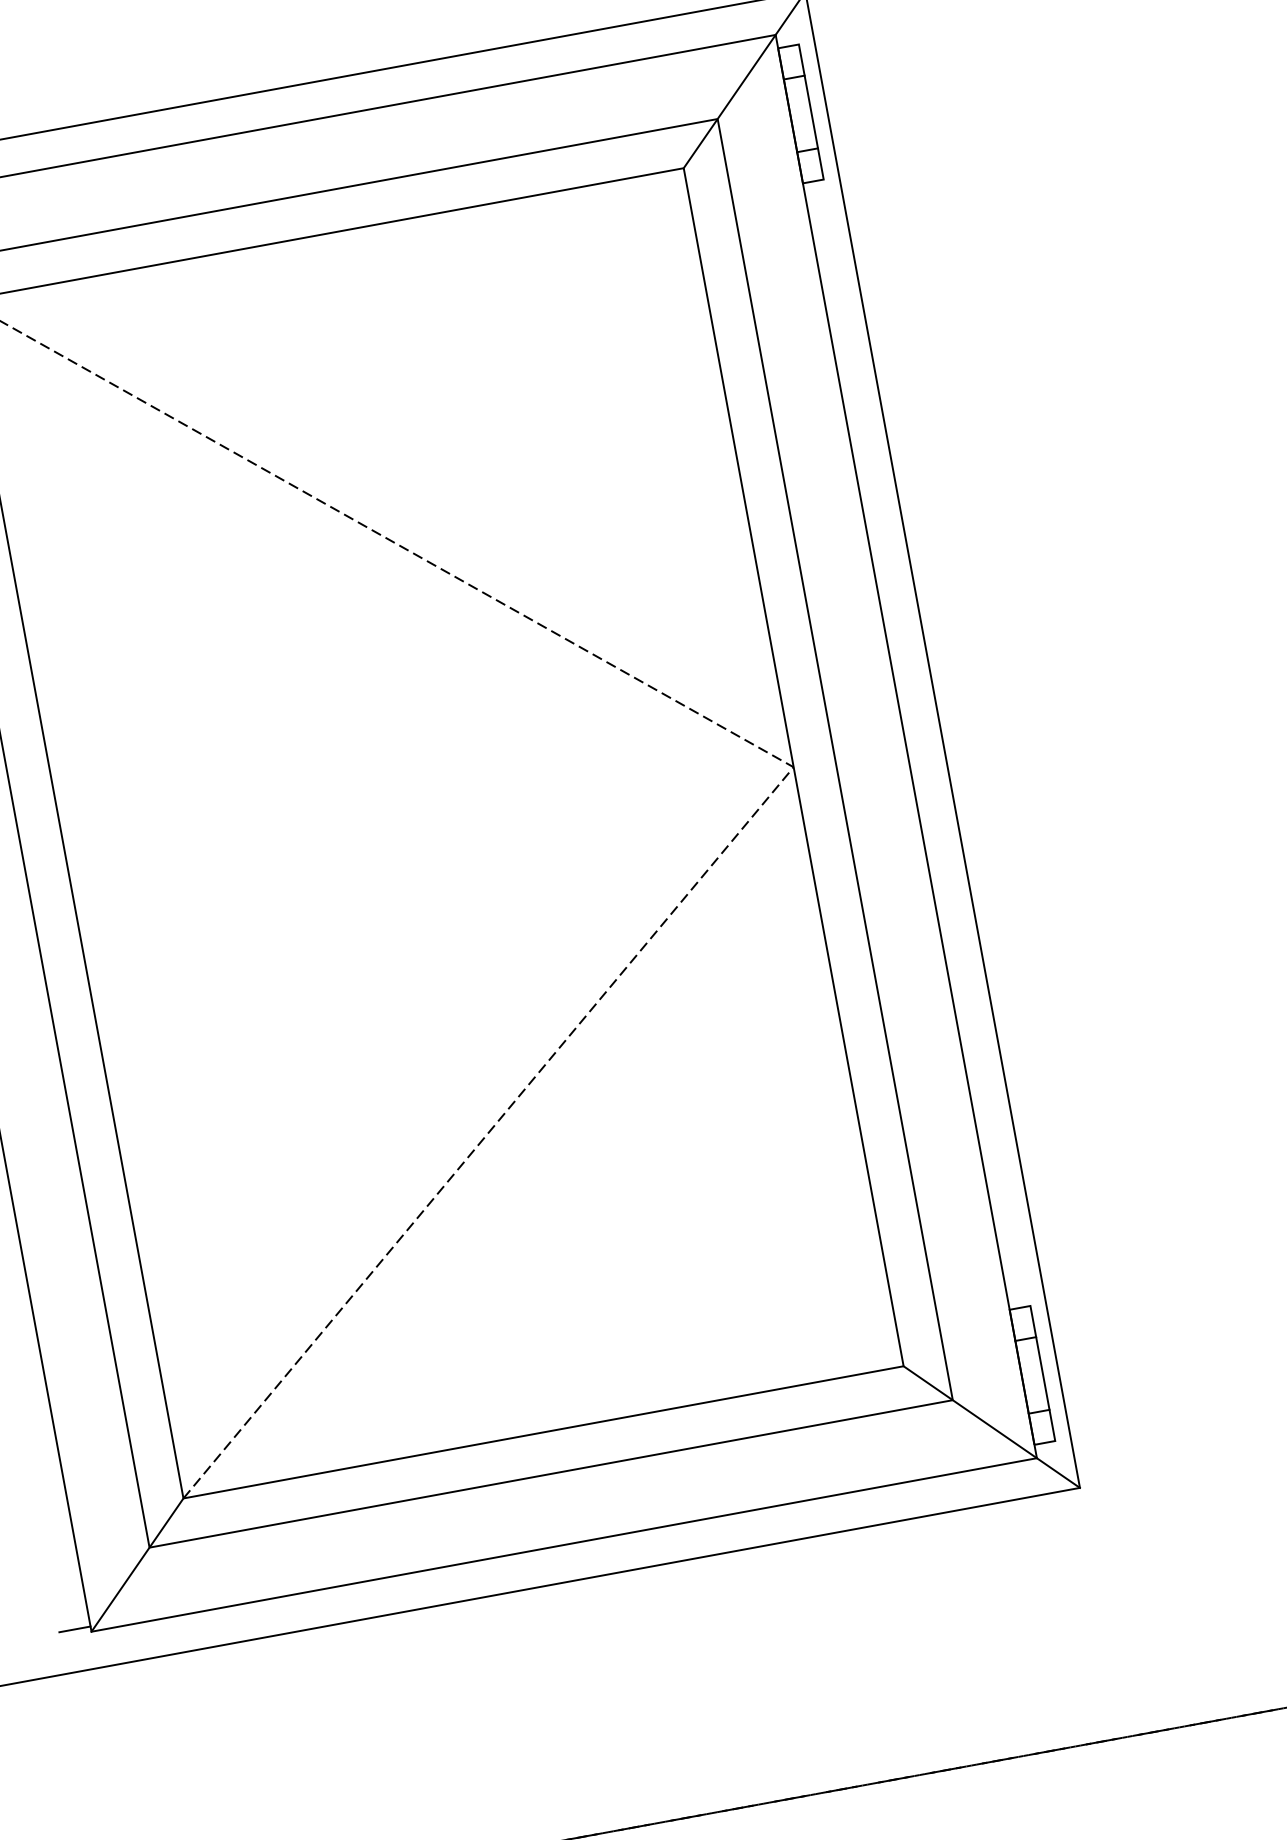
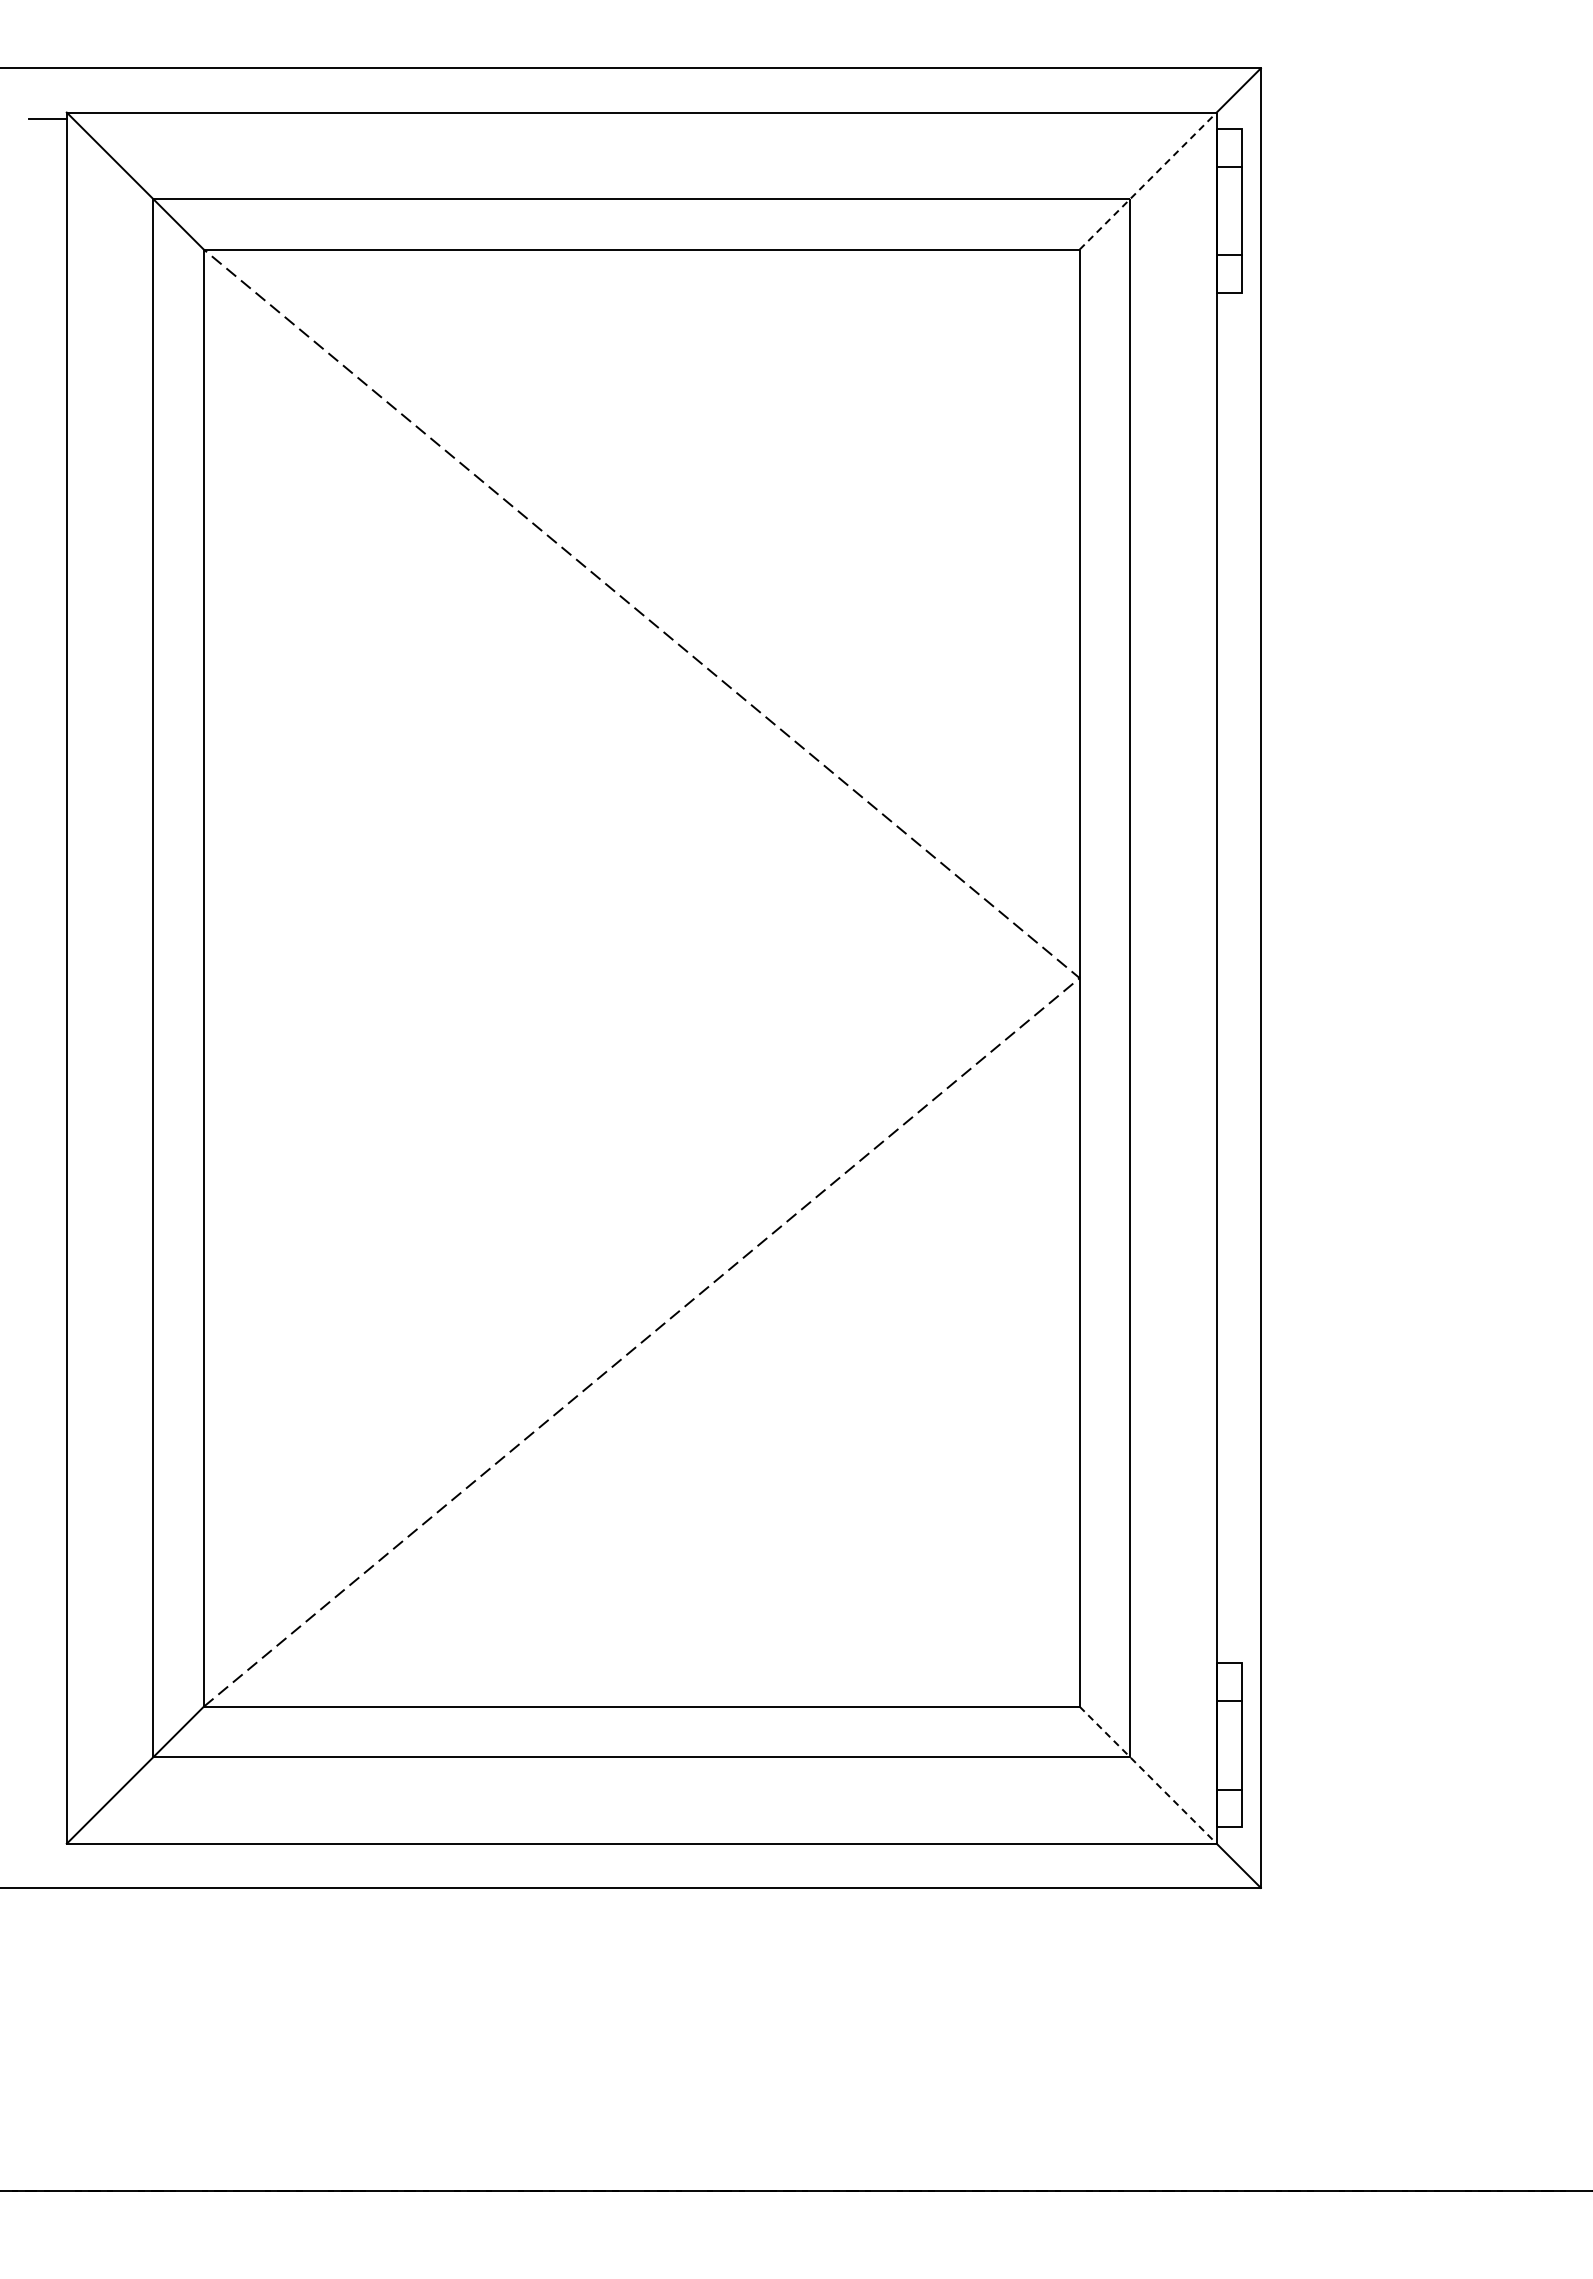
line: (730, 101) -> (1148, 181), solid -> dashed
line: (970, 1412) -> (1148, 1775), solid -> dashed
line: (74, 1629) -> (47, 1837), removed

